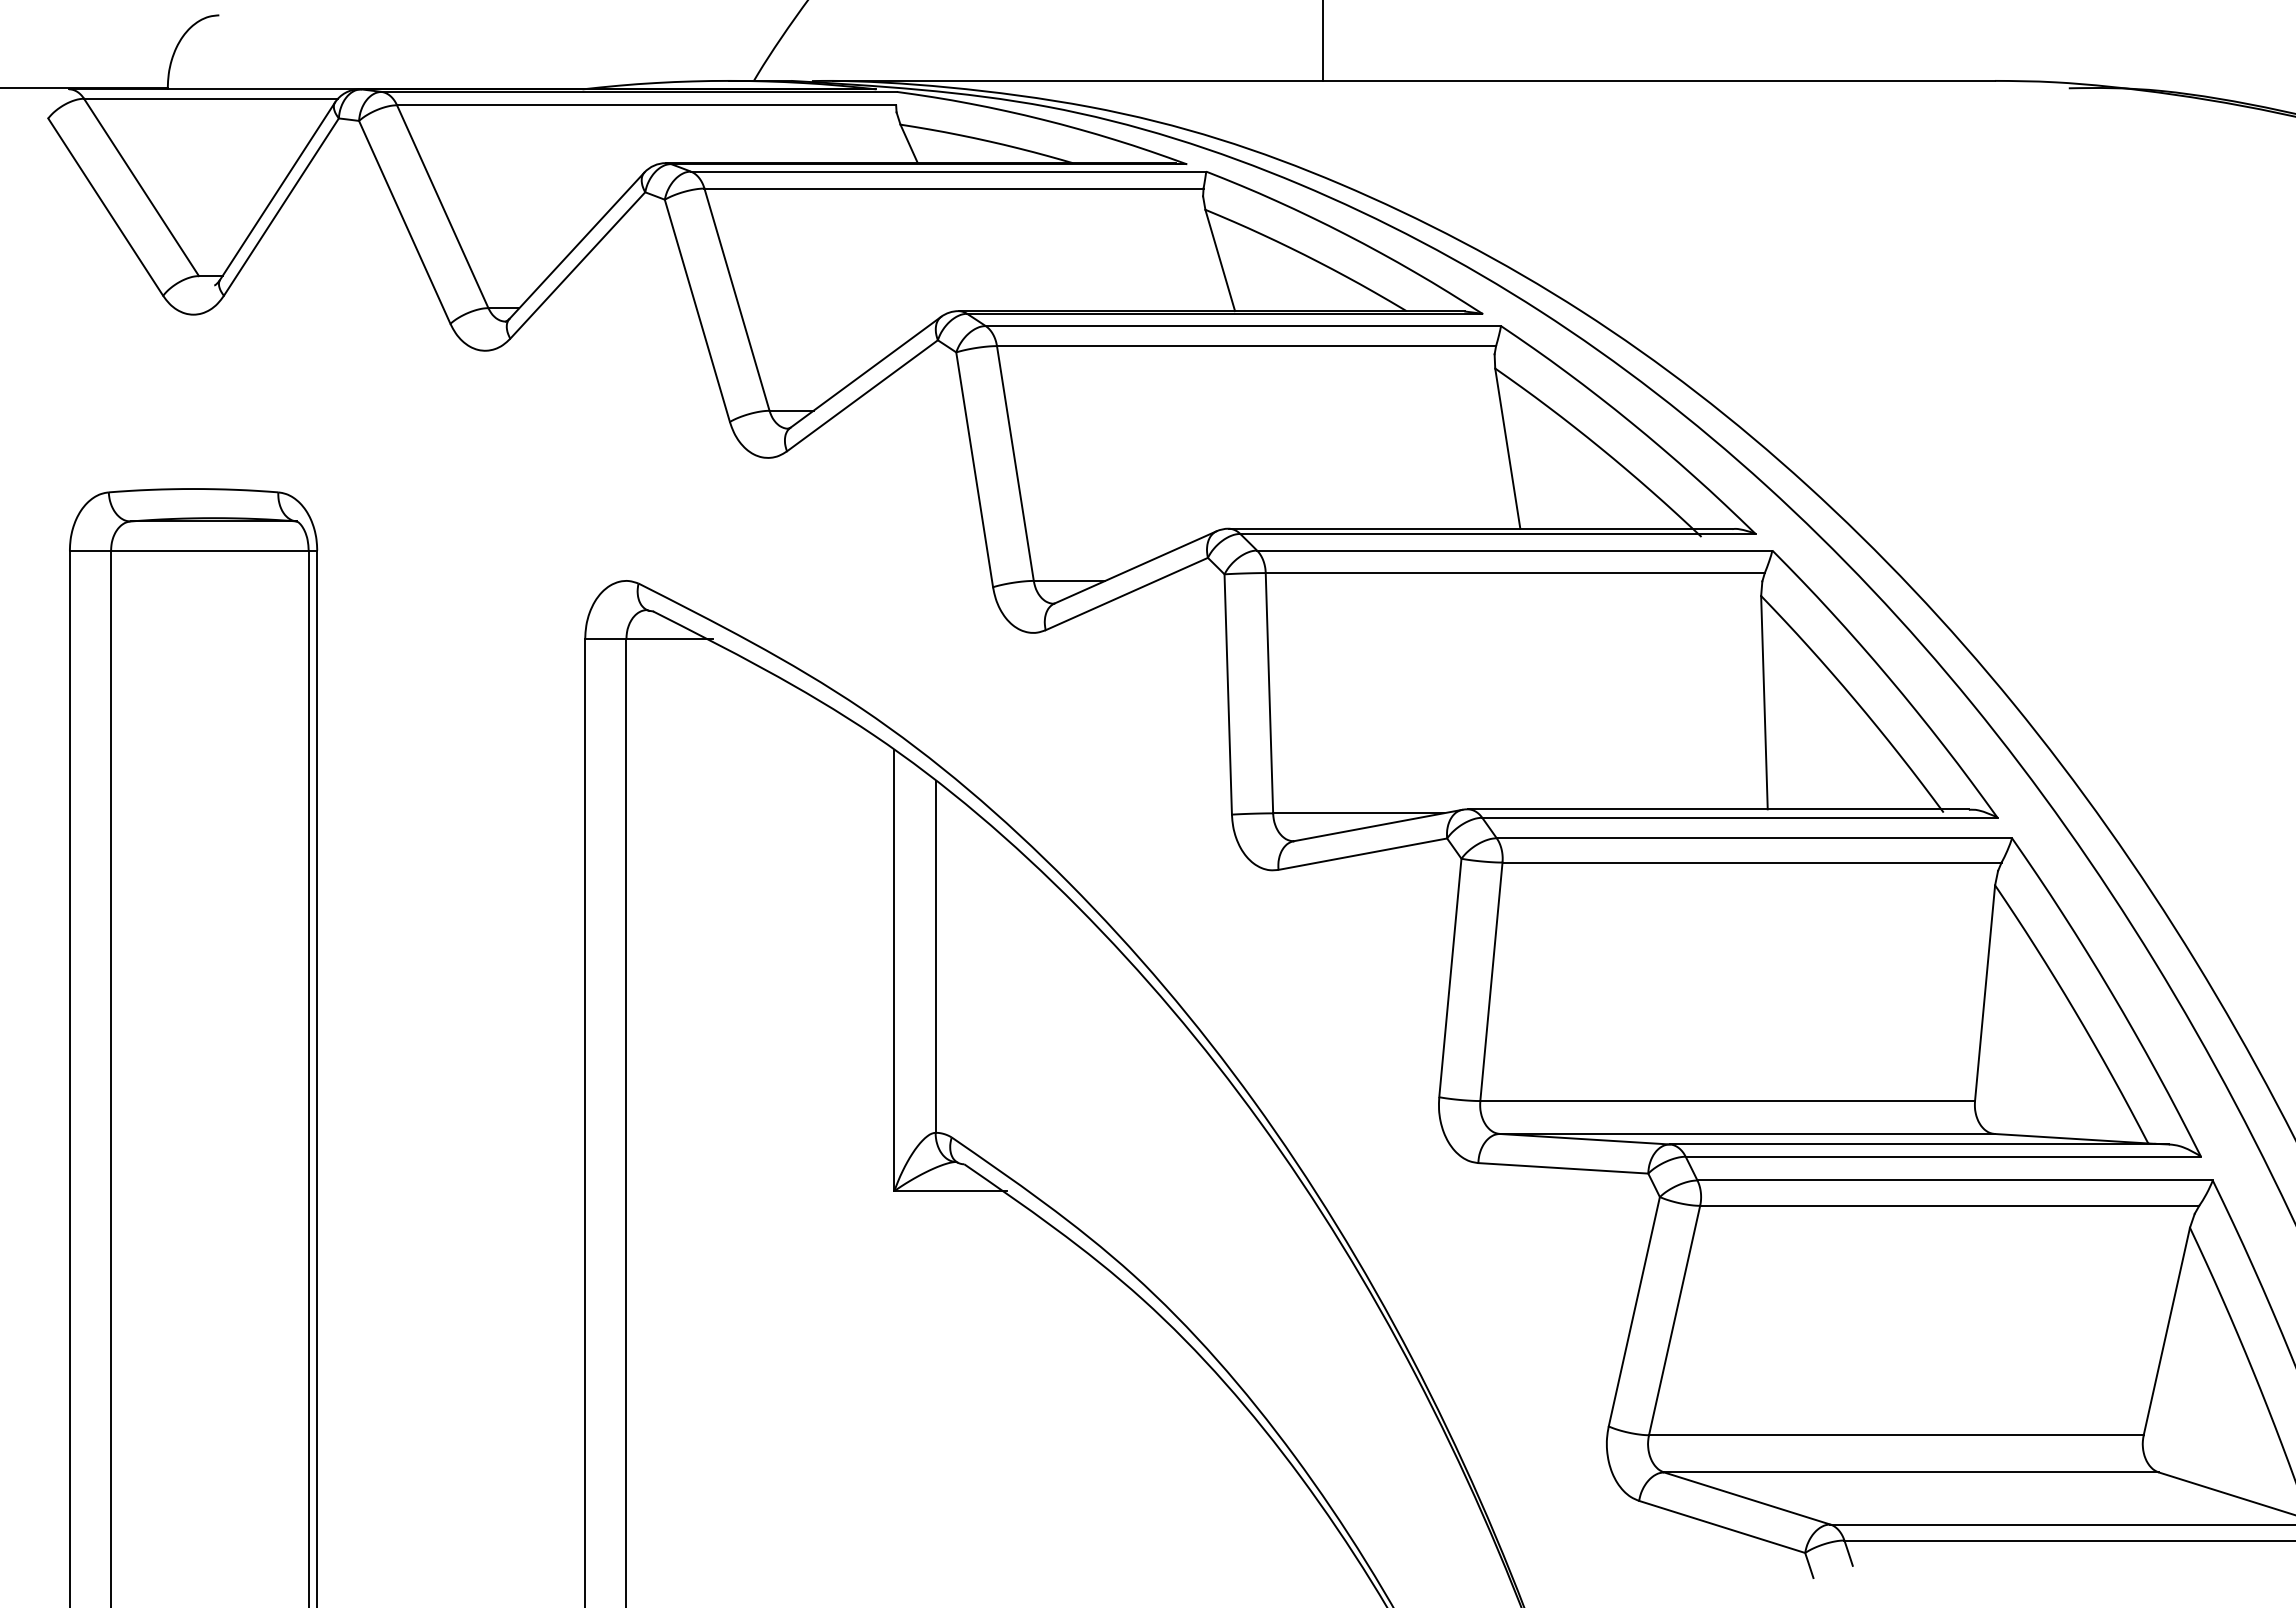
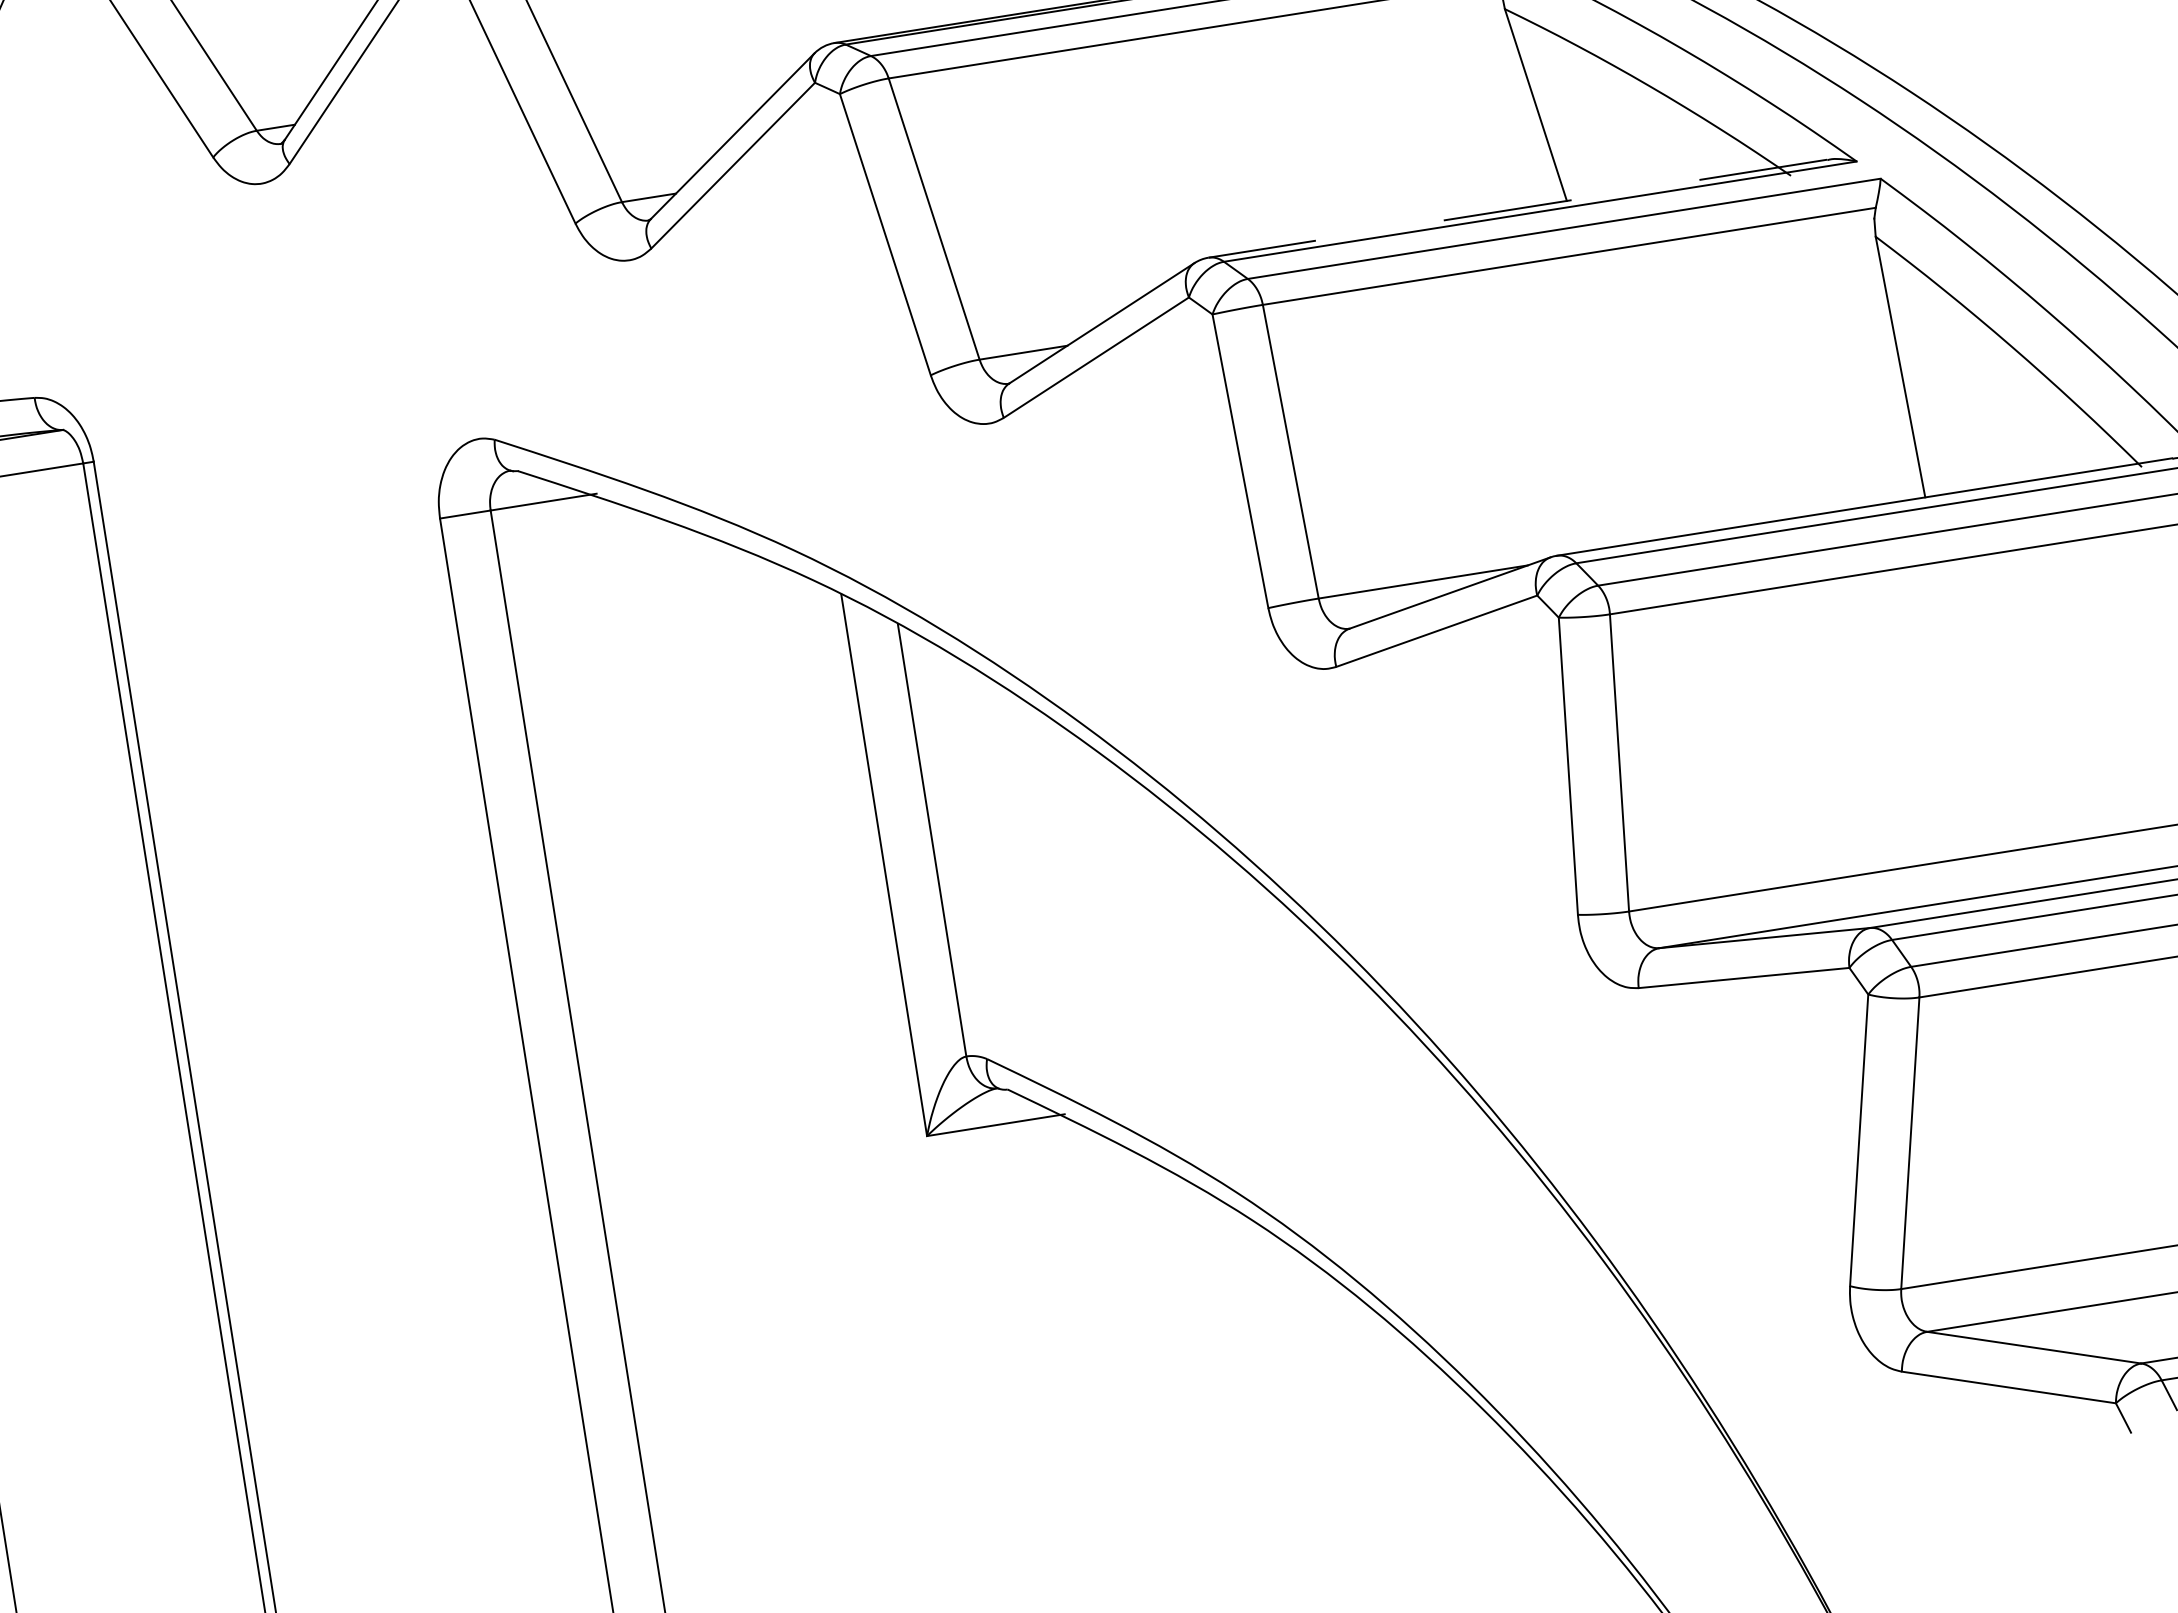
line: (1480, 528) -> (1517, 208), solid -> dashed

